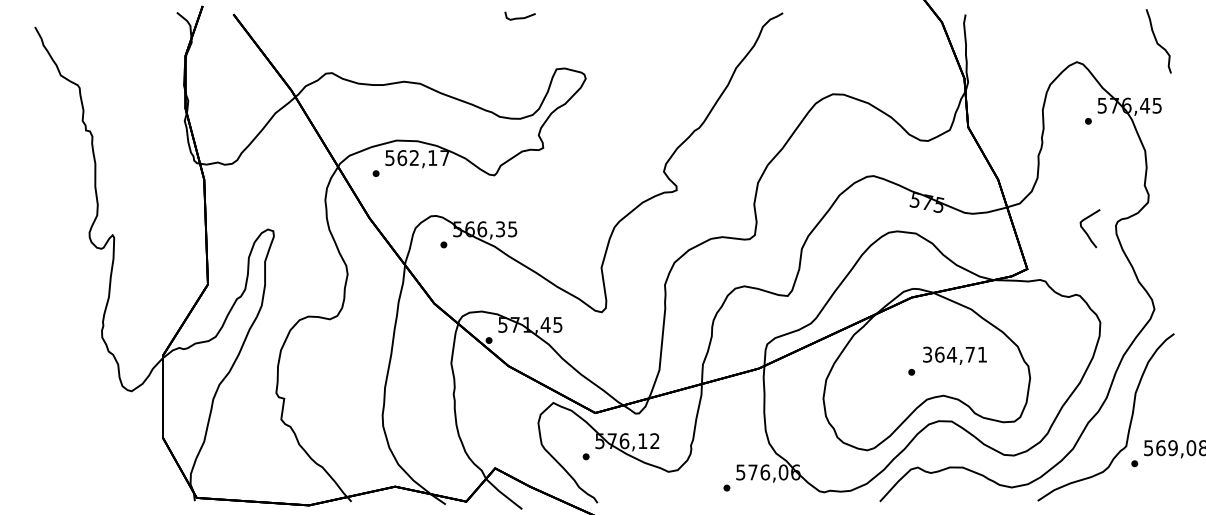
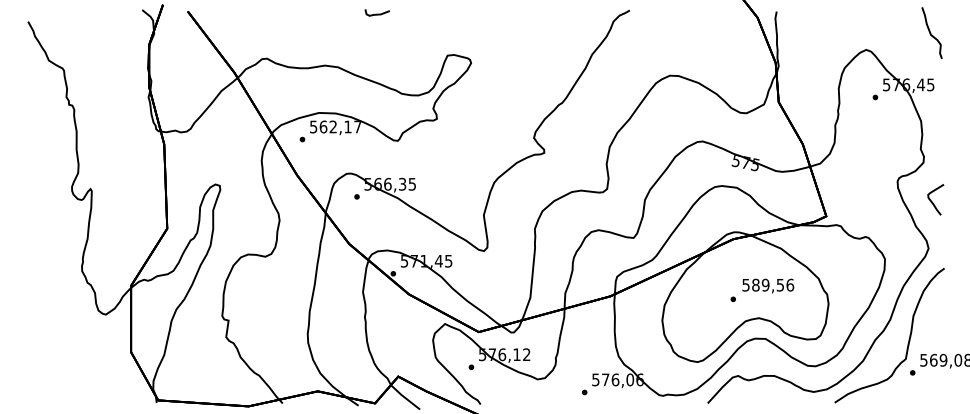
curve: (519, 16) -> (376, 13), moved
curve: (1085, 230) -> (932, 201), moved
text: (955, 353) -> (768, 284), 364,71 -> 589,56

